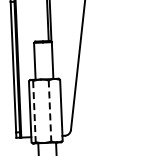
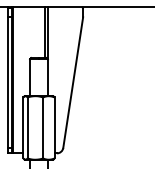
line: (50, 110) -> (43, 127), dashed -> solid
line: (34, 111) -> (27, 127), dashed -> solid

